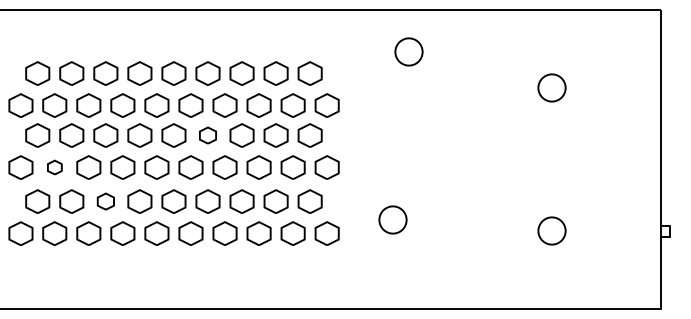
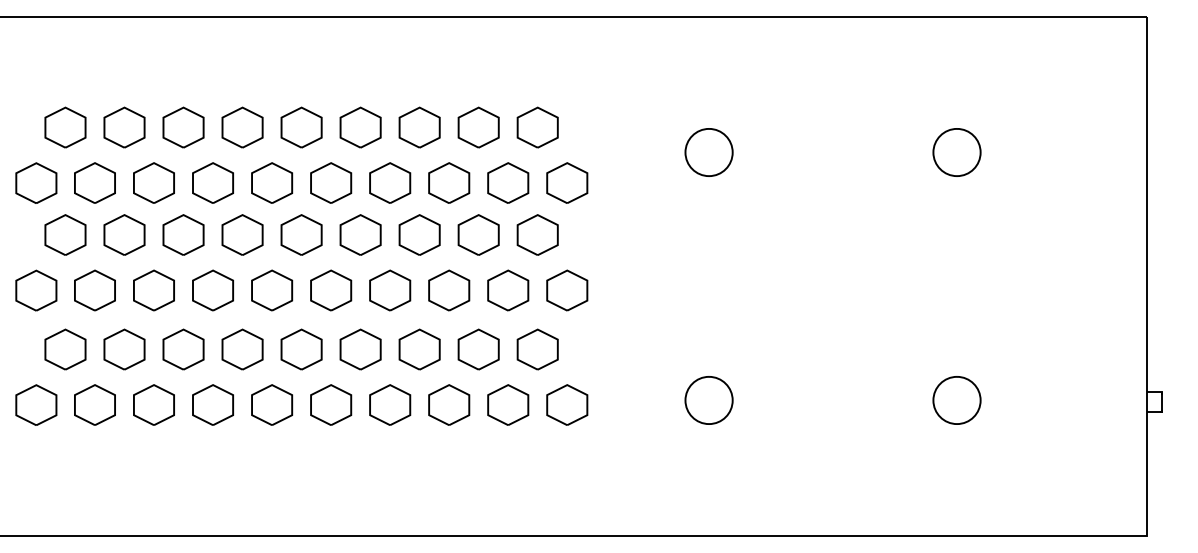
part: (408, 51) -> (708, 151), moved
part: (207, 135) -> (359, 234), size x1.43
part: (54, 167) -> (94, 290), size x1.67
part: (105, 201) -> (182, 349), size x1.43
part: (392, 219) -> (708, 399), moved

